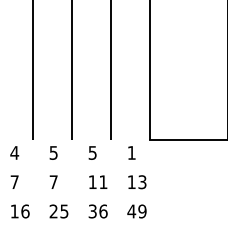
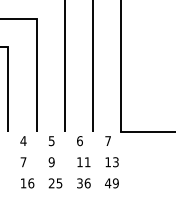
text: (130, 152) -> (107, 140), 1 -> 7
text: (92, 153) -> (79, 141), 5 -> 6
text: (53, 182) -> (51, 162), 7 -> 9

